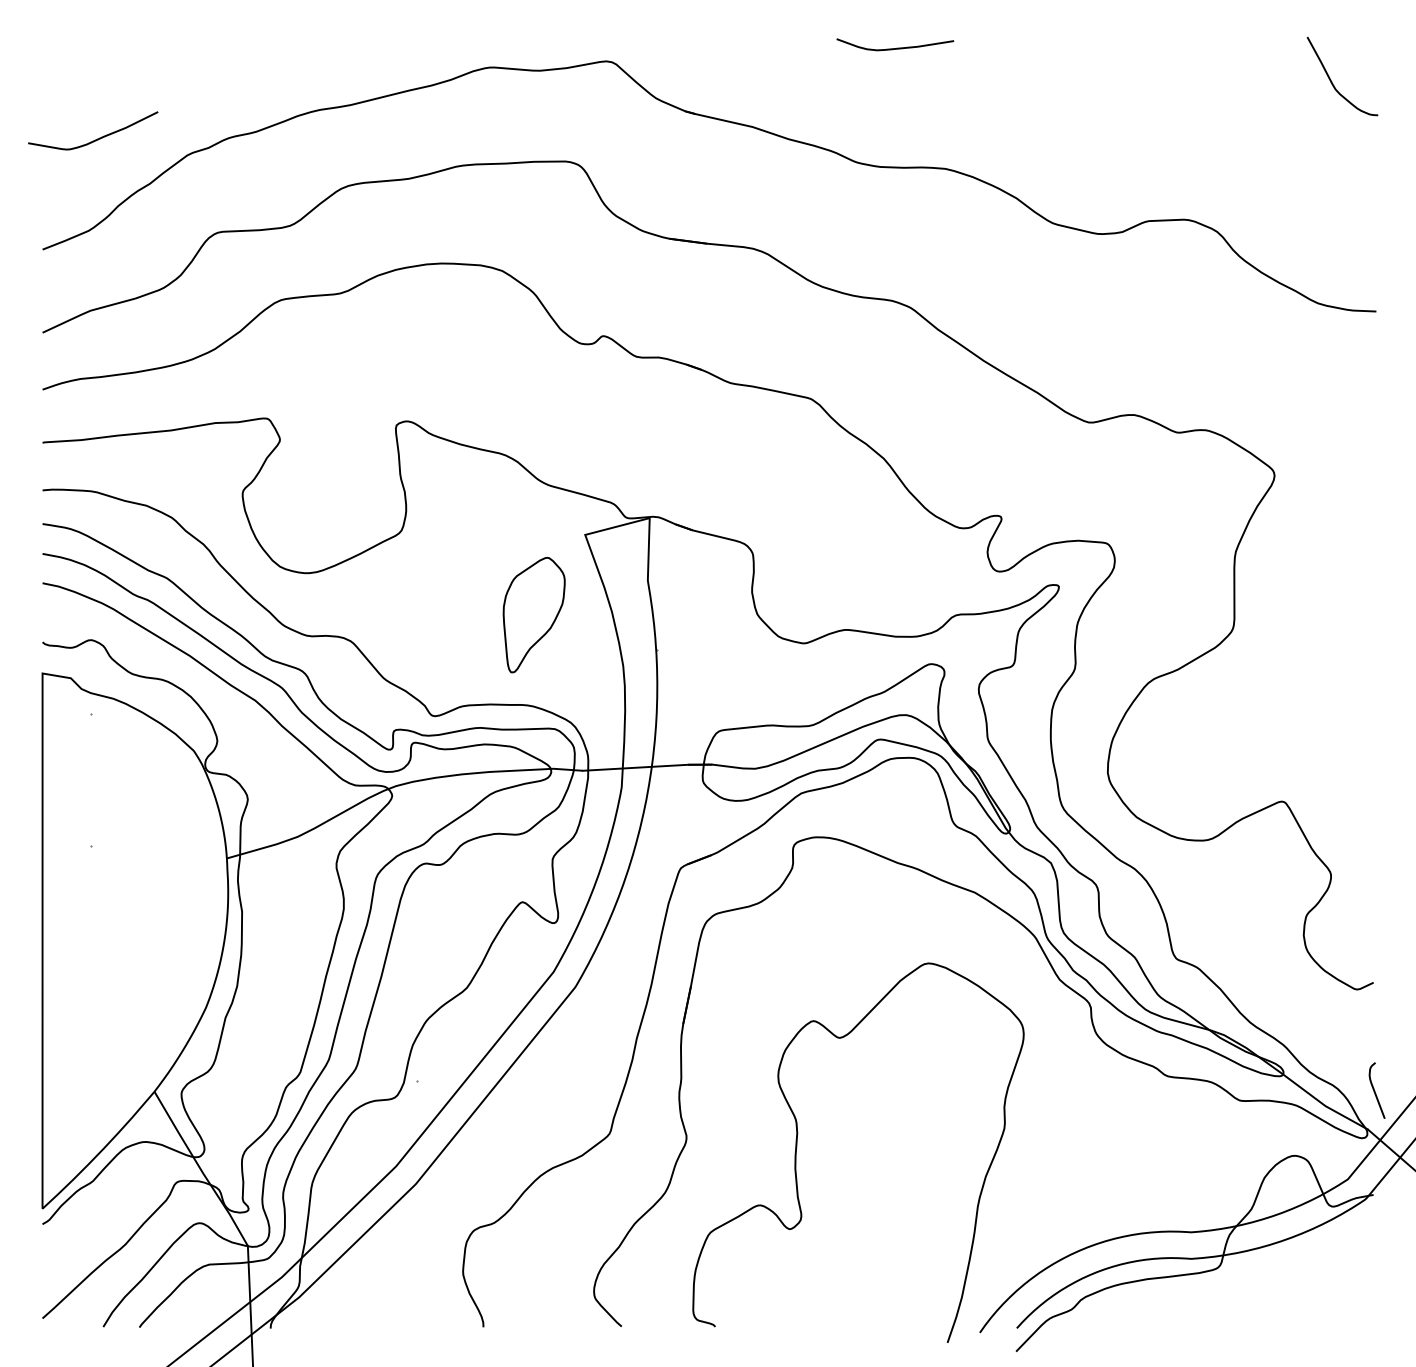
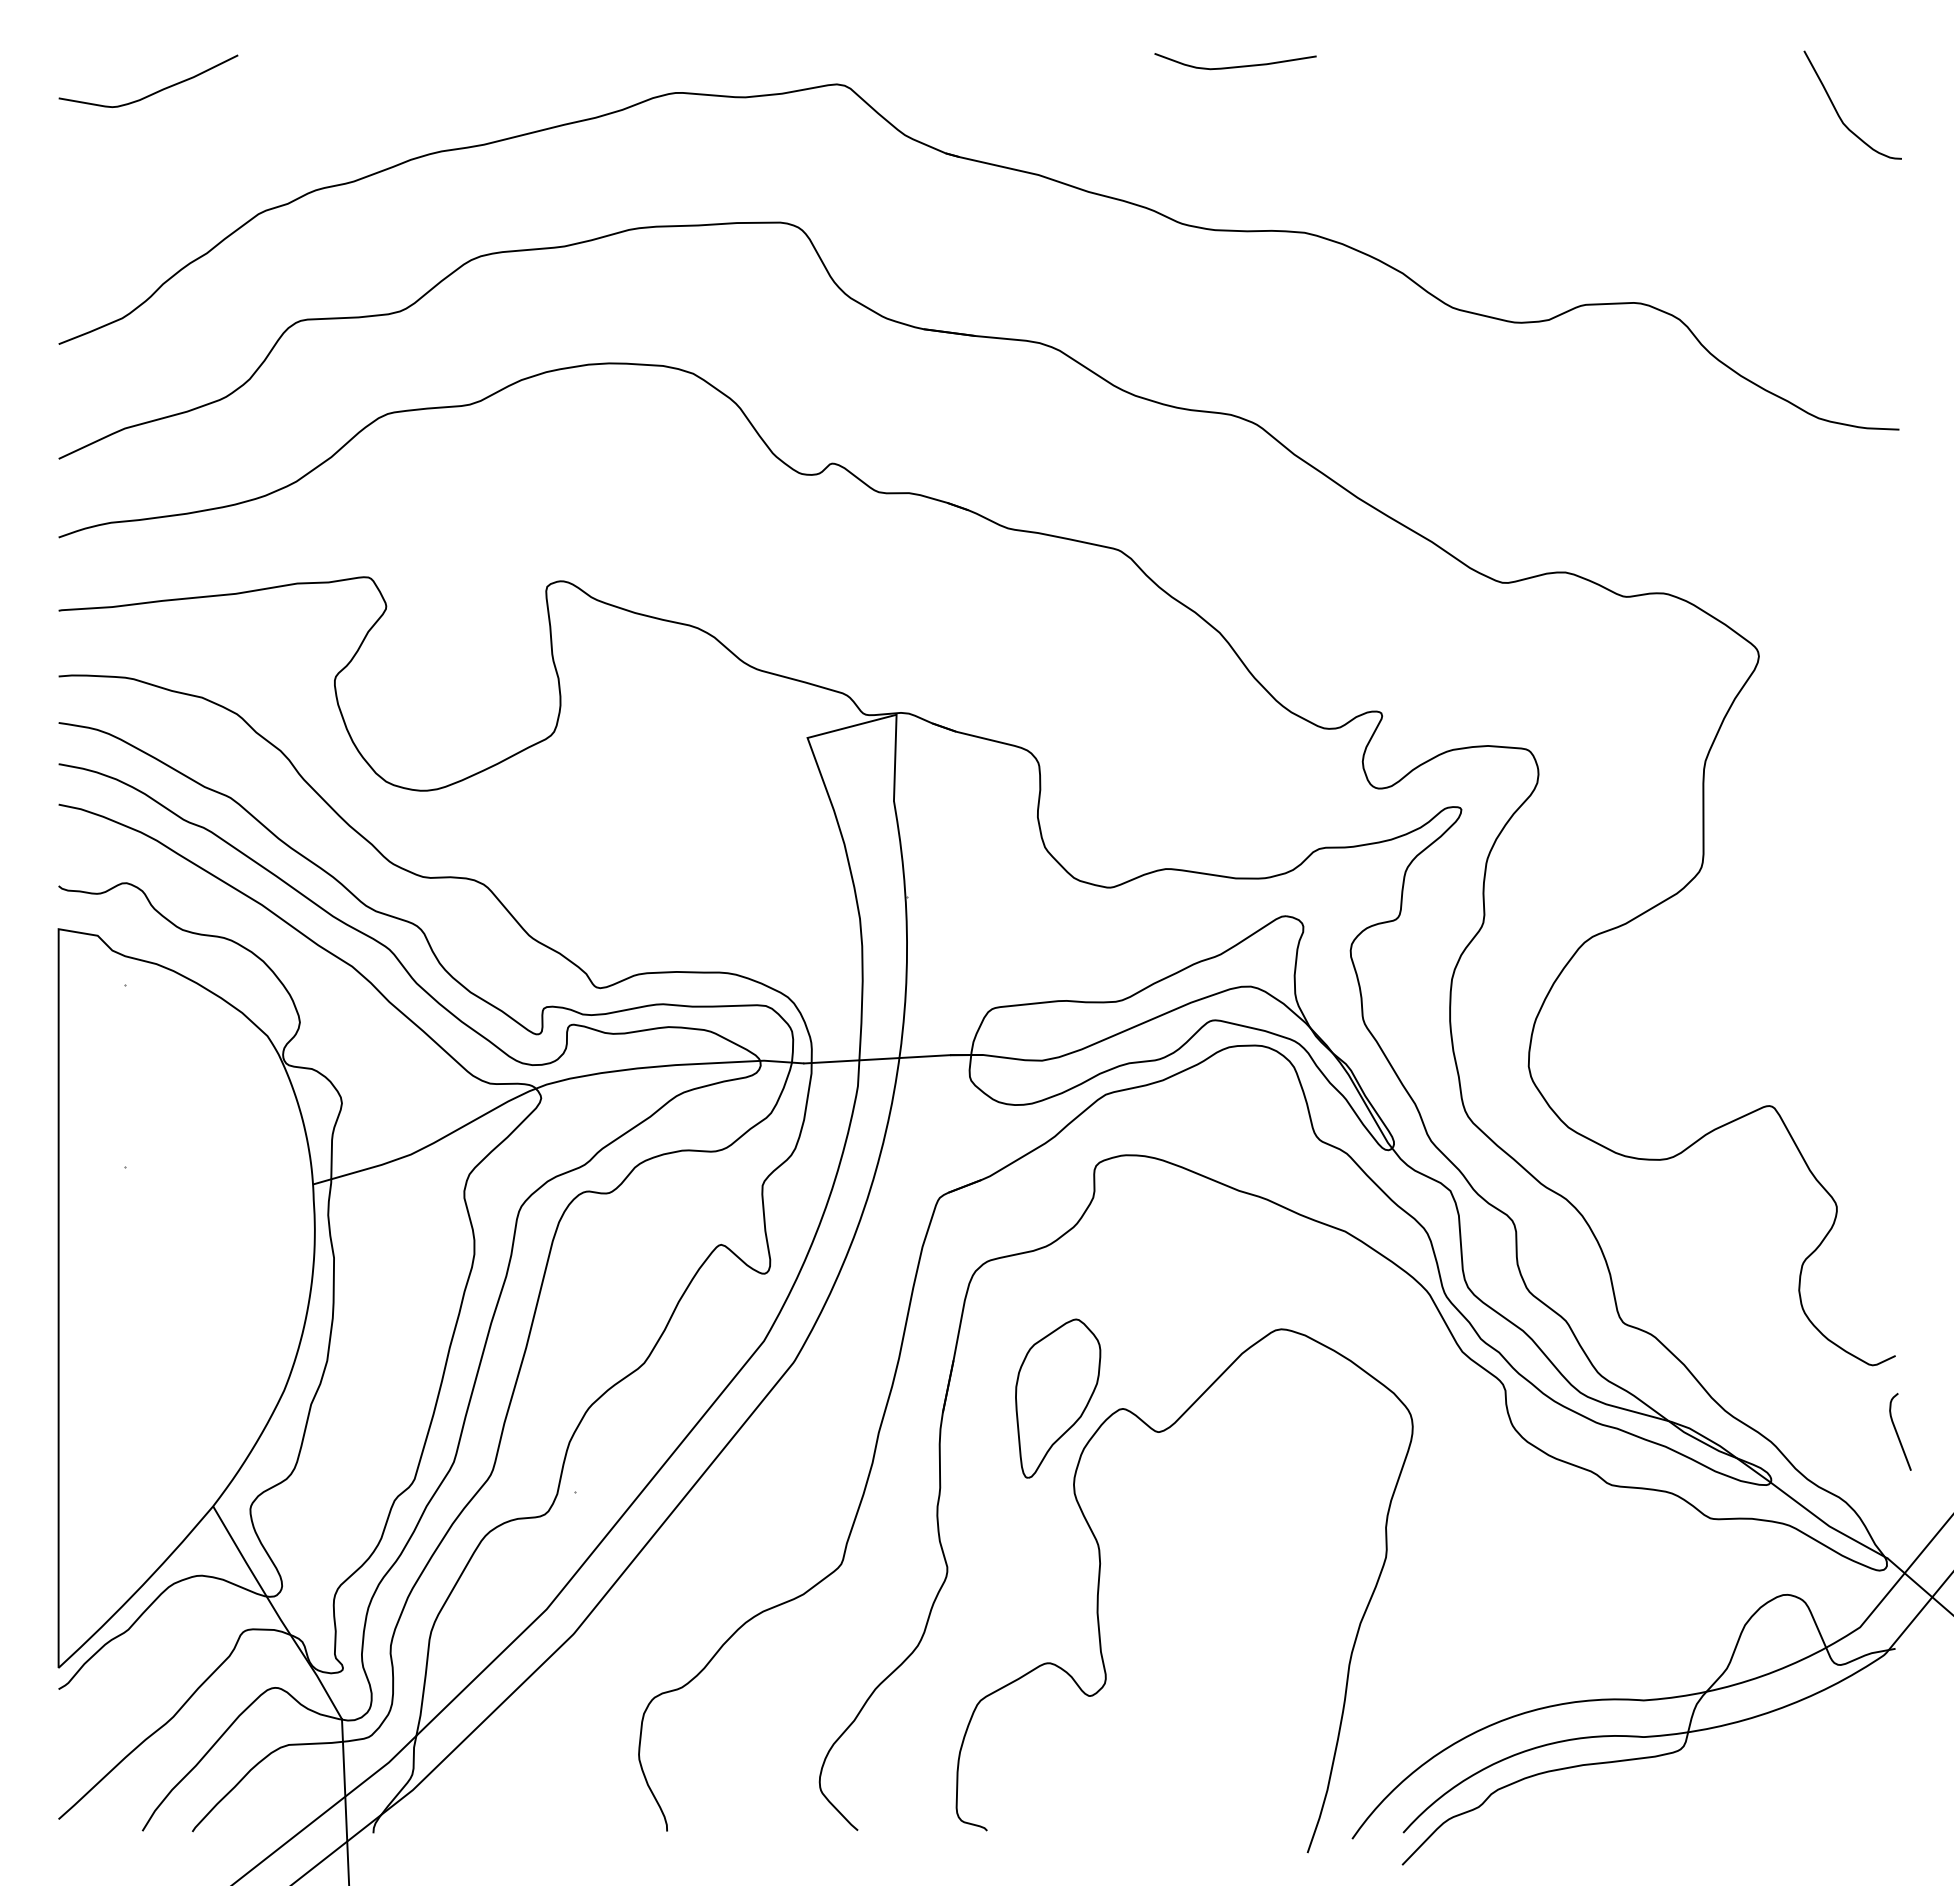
curve: (96, 138) -> (153, 92), moved
part: (534, 615) -> (1058, 1398), moved
curve: (1374, 1090) -> (1897, 1431), moved

